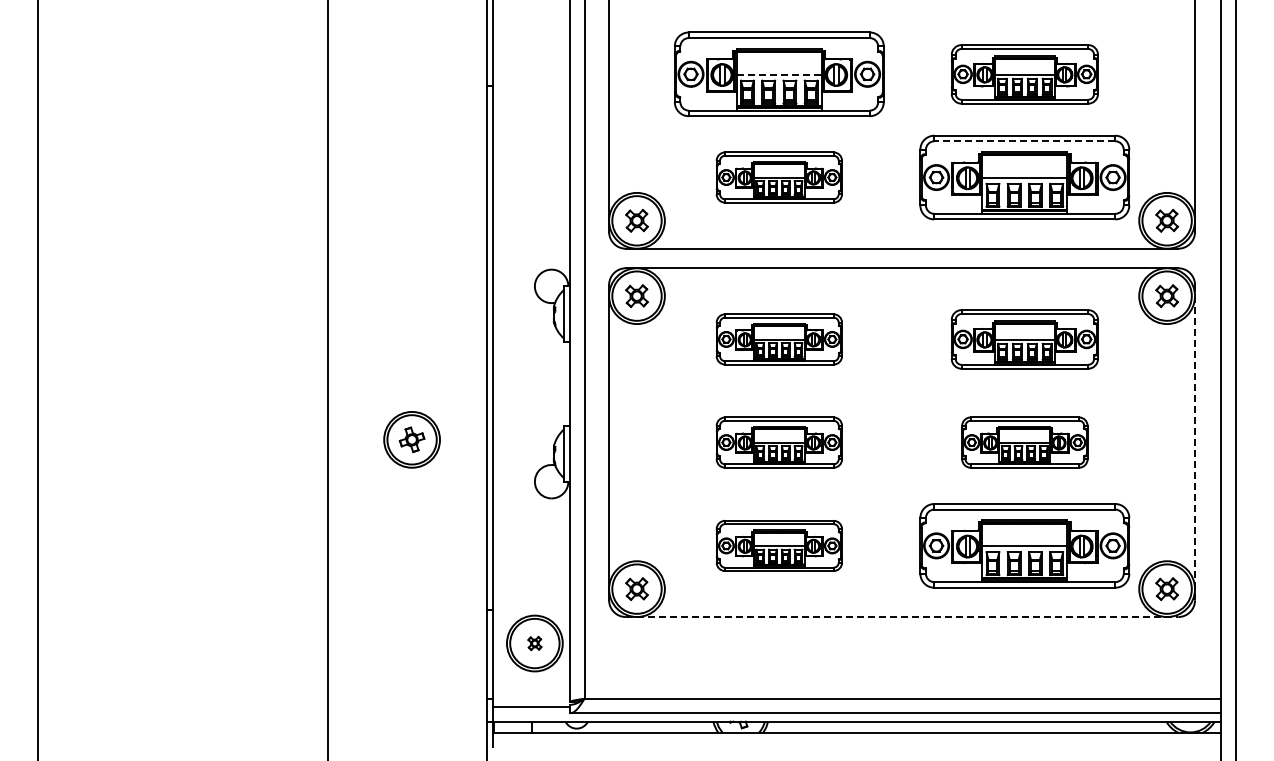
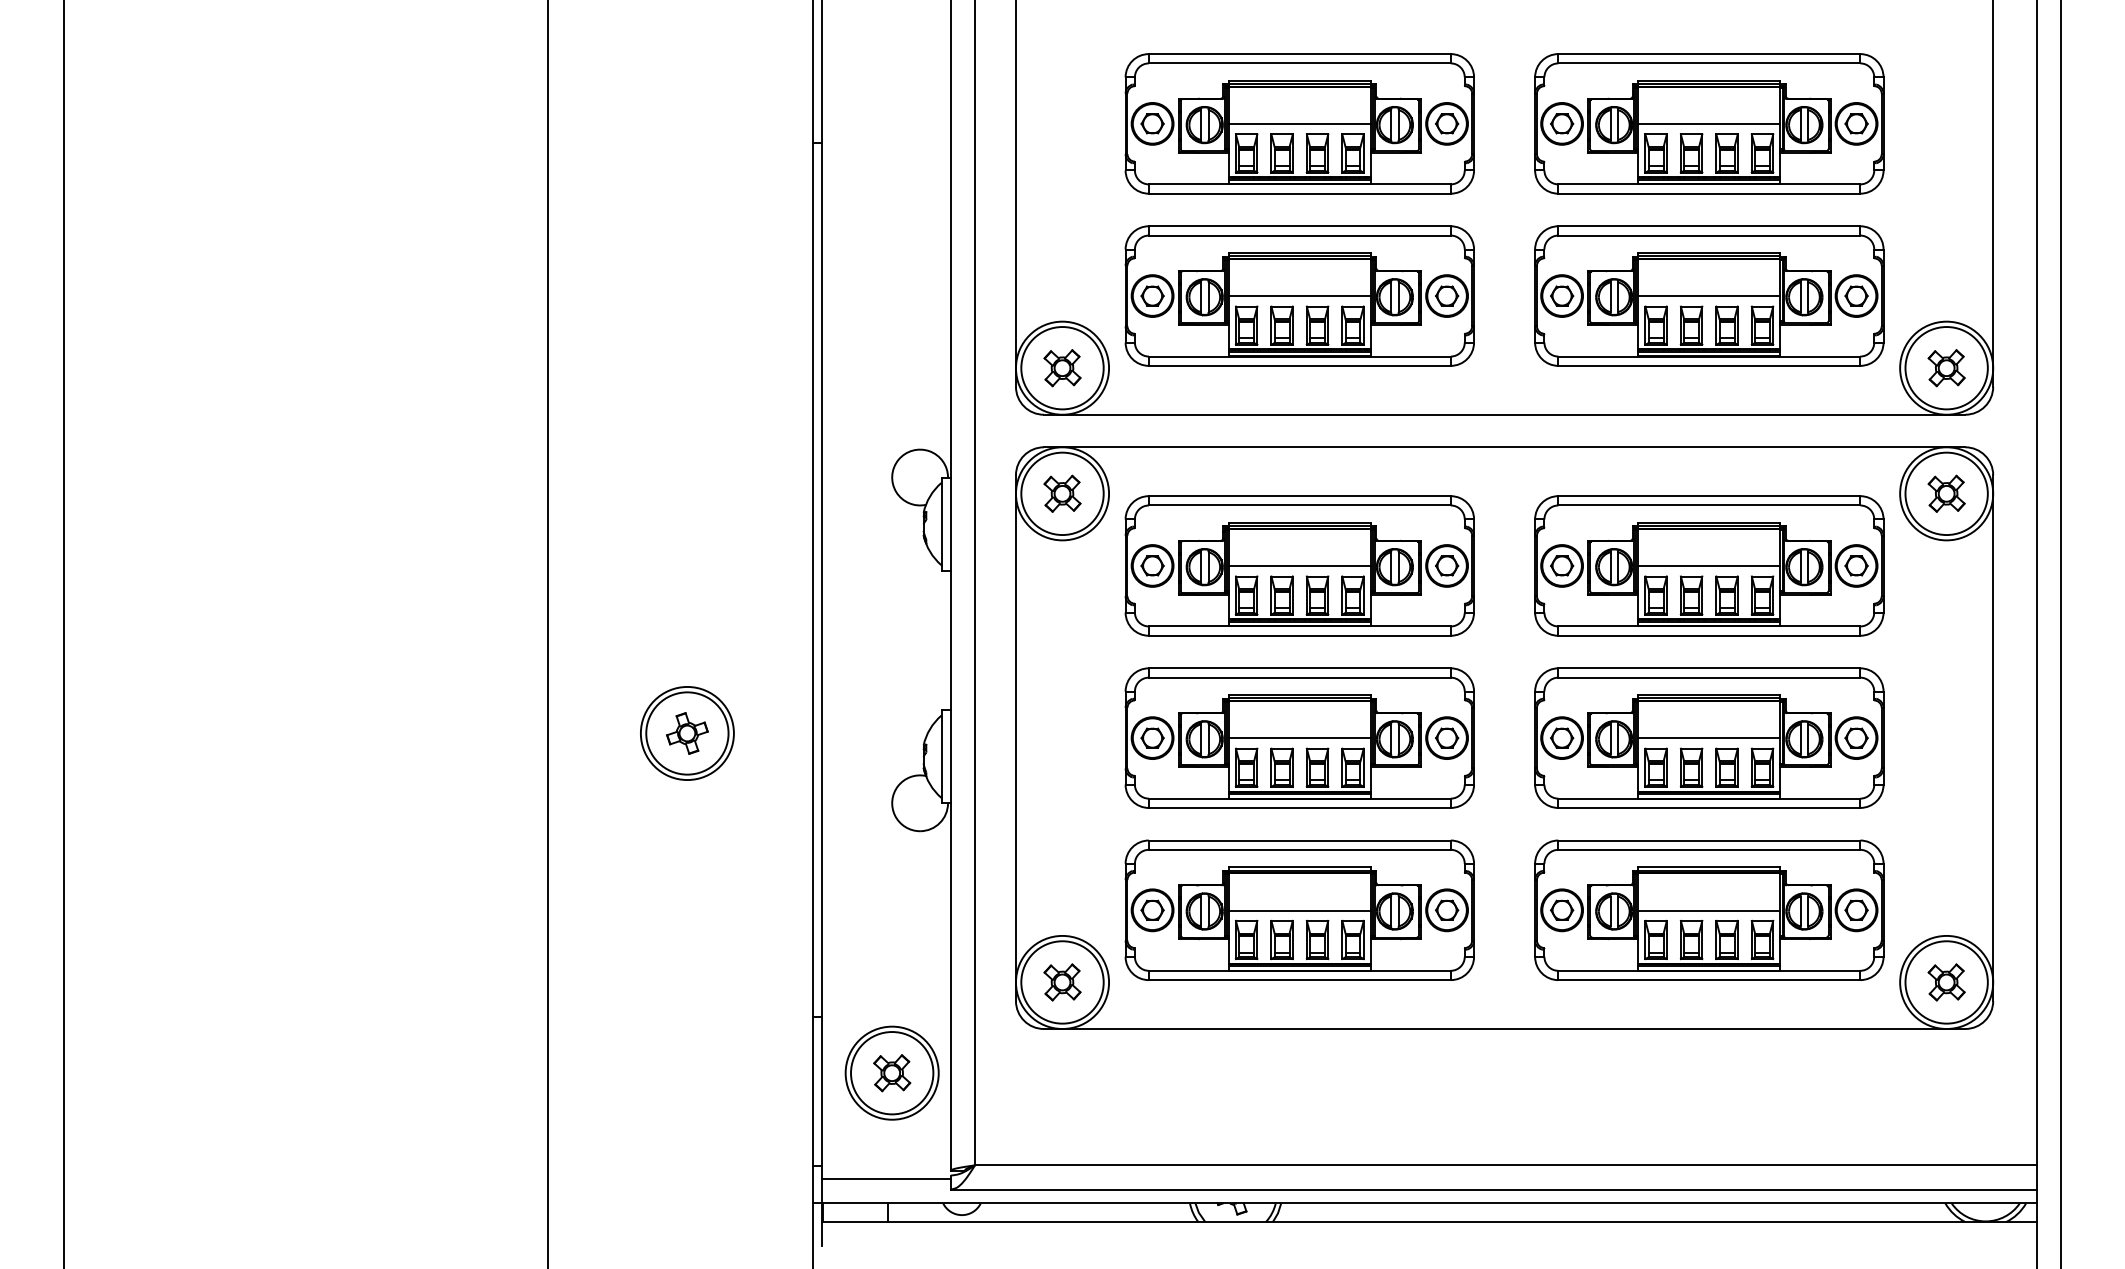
line: (779, 74) -> (1300, 124), dashed -> solid
part: (1024, 74) -> (1708, 124), size x1.43
line: (1024, 141) -> (1708, 235), dashed -> solid
part: (779, 177) -> (1300, 295), size x1.67
part: (779, 339) -> (1300, 566), size x1.67
part: (1024, 339) -> (1708, 566), size x1.43
part: (779, 442) -> (1300, 737), size x1.67
part: (1024, 442) -> (1708, 737), size x1.67
line: (1195, 442) -> (1993, 737), dashed -> solid
part: (779, 545) -> (1300, 909), size x1.67
line: (902, 617) -> (1505, 1029), dashed -> solid
part: (534, 643) -> (891, 1073), size x1.67

